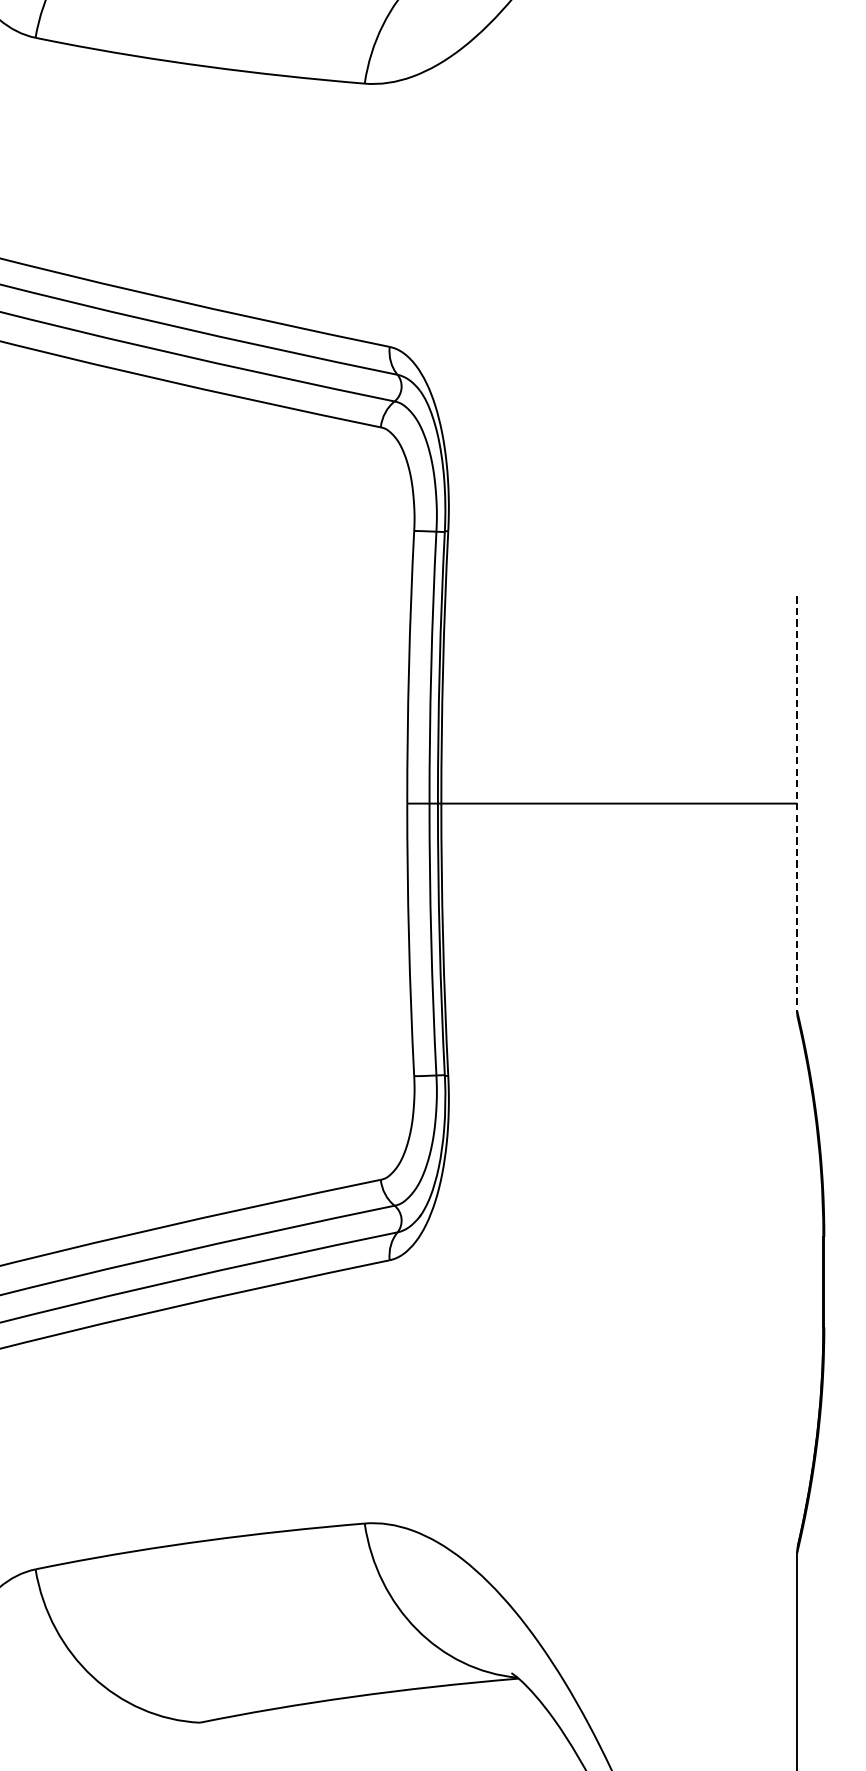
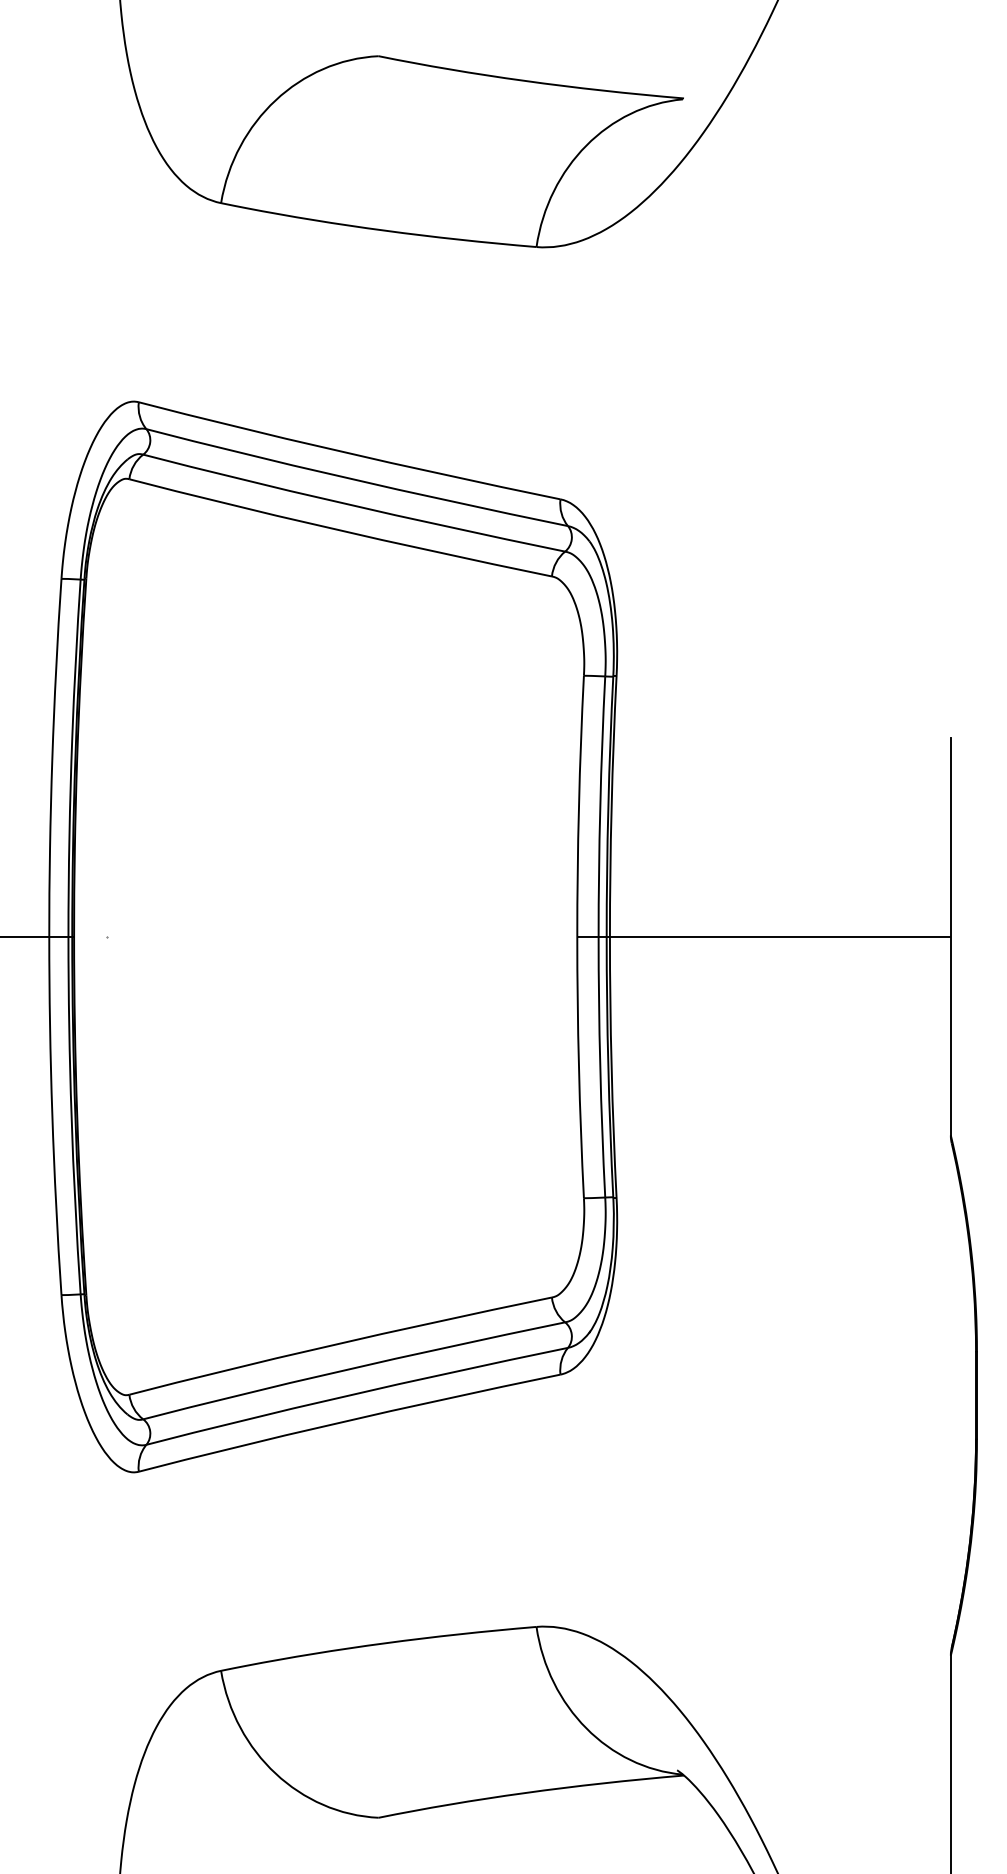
line: (796, 804) -> (950, 937), dashed -> solid

